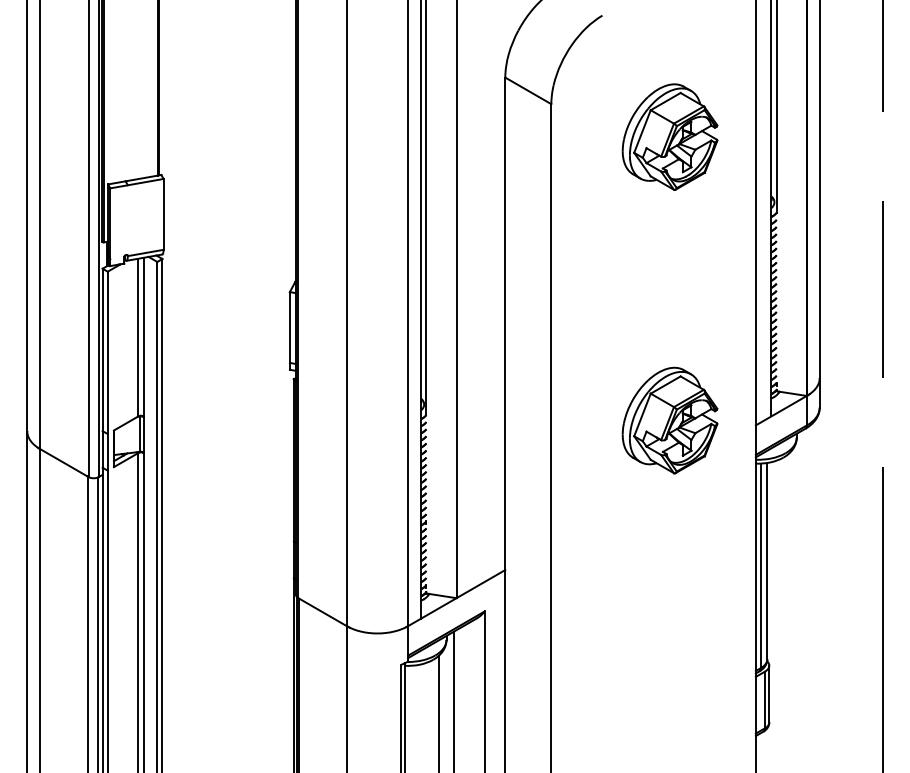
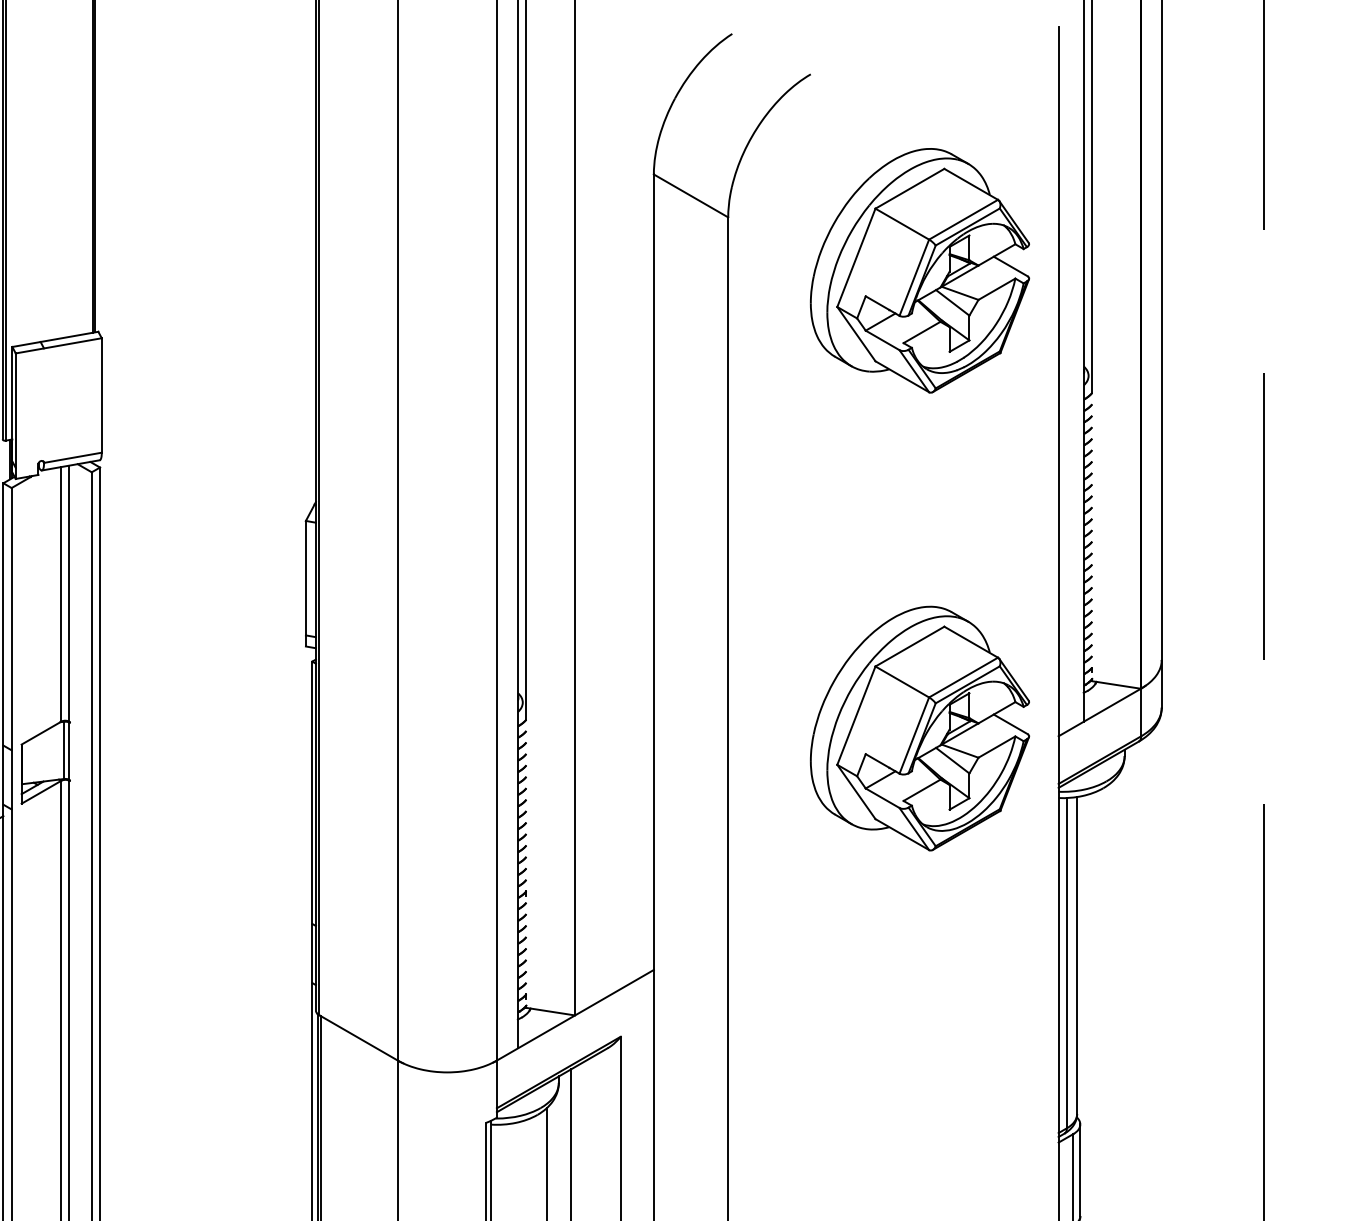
part: (669, 136) -> (919, 269), size x1.43
part: (669, 420) -> (919, 728), size x1.43

